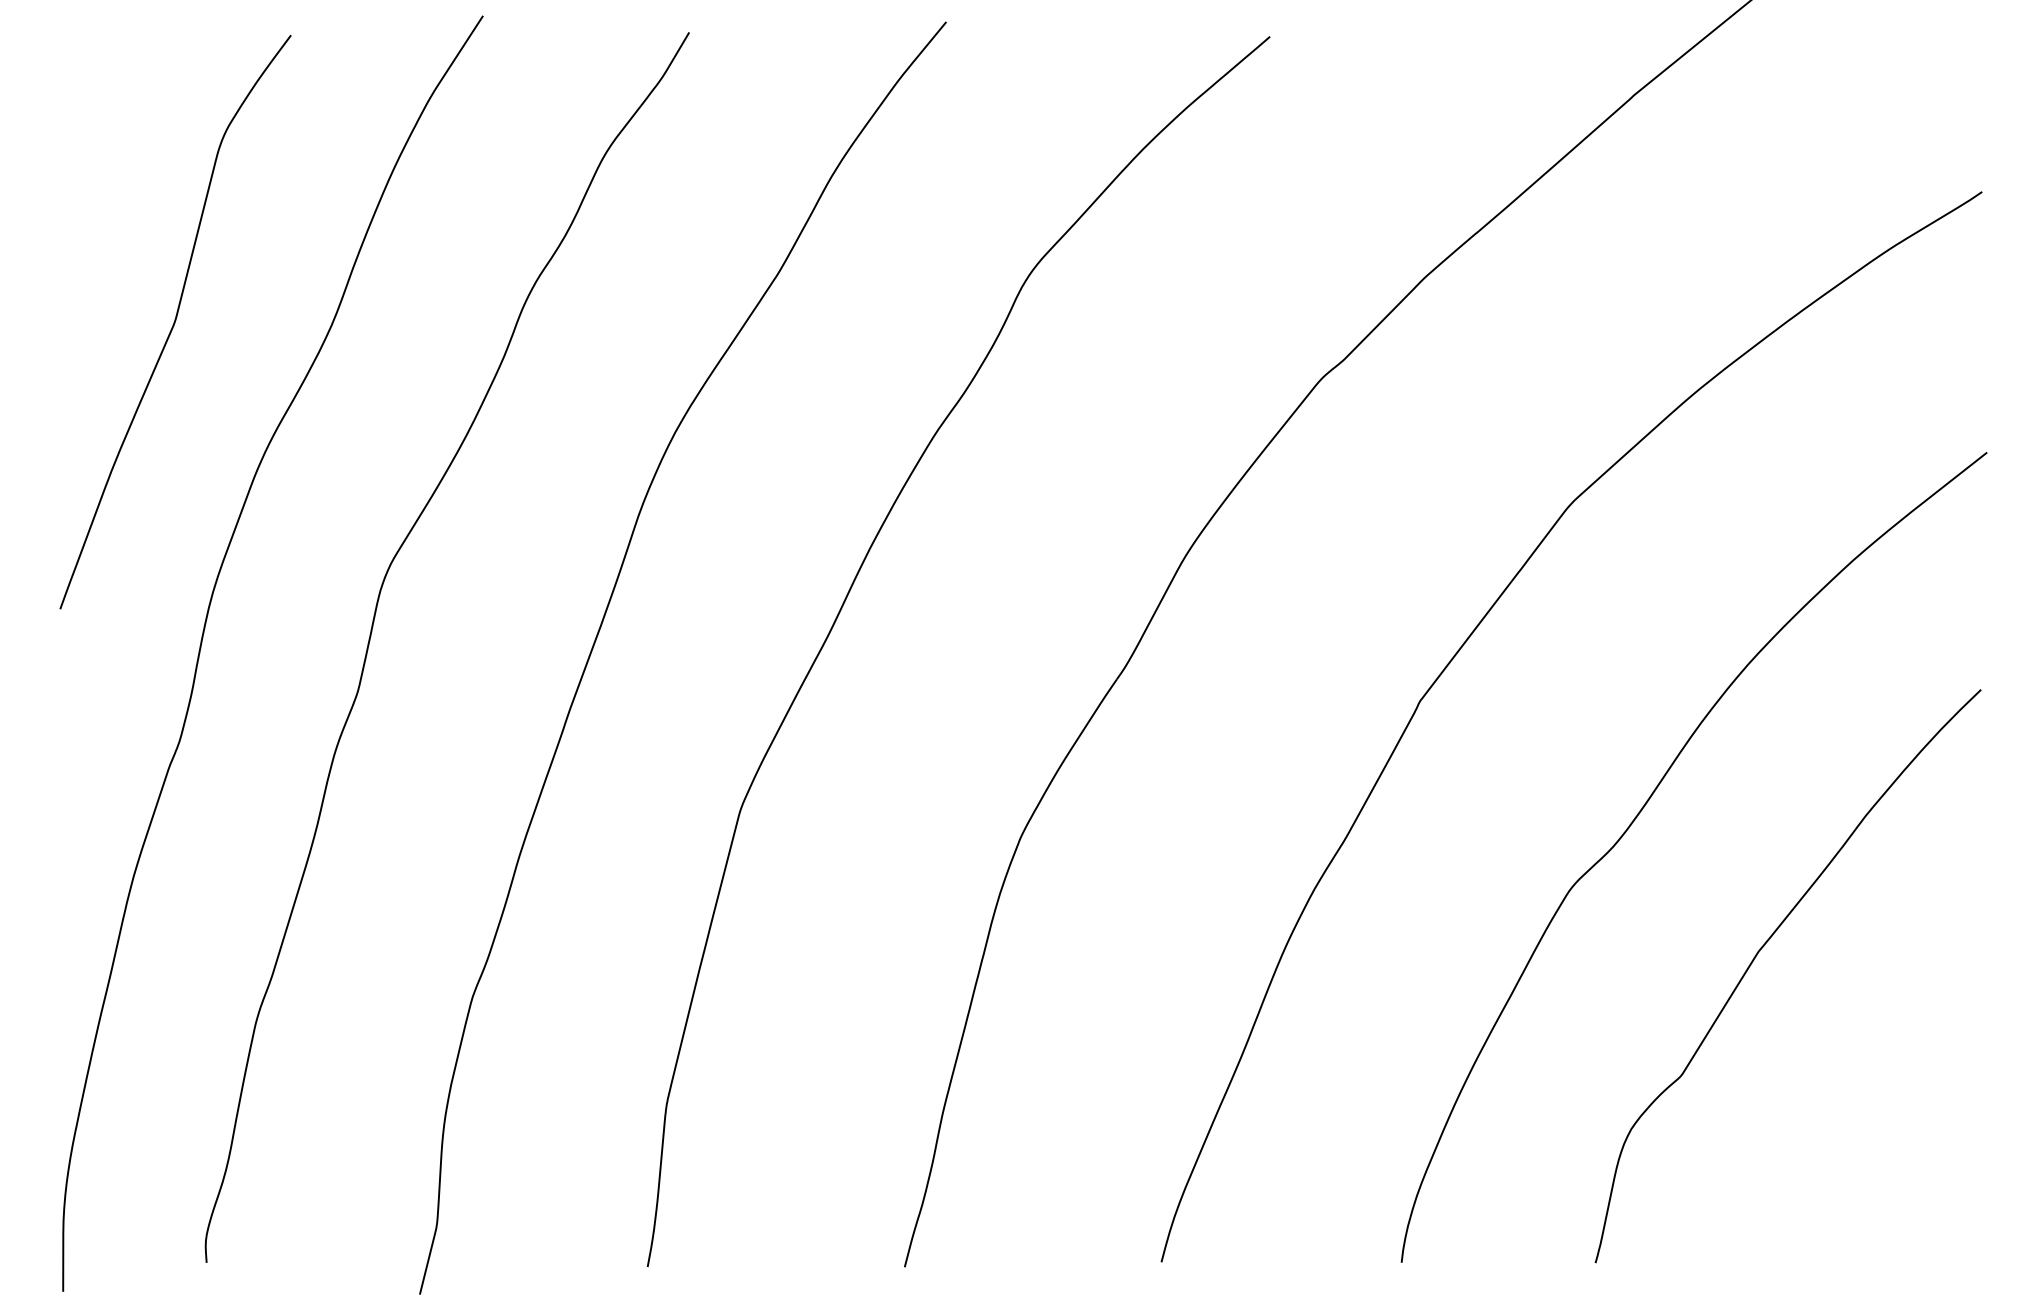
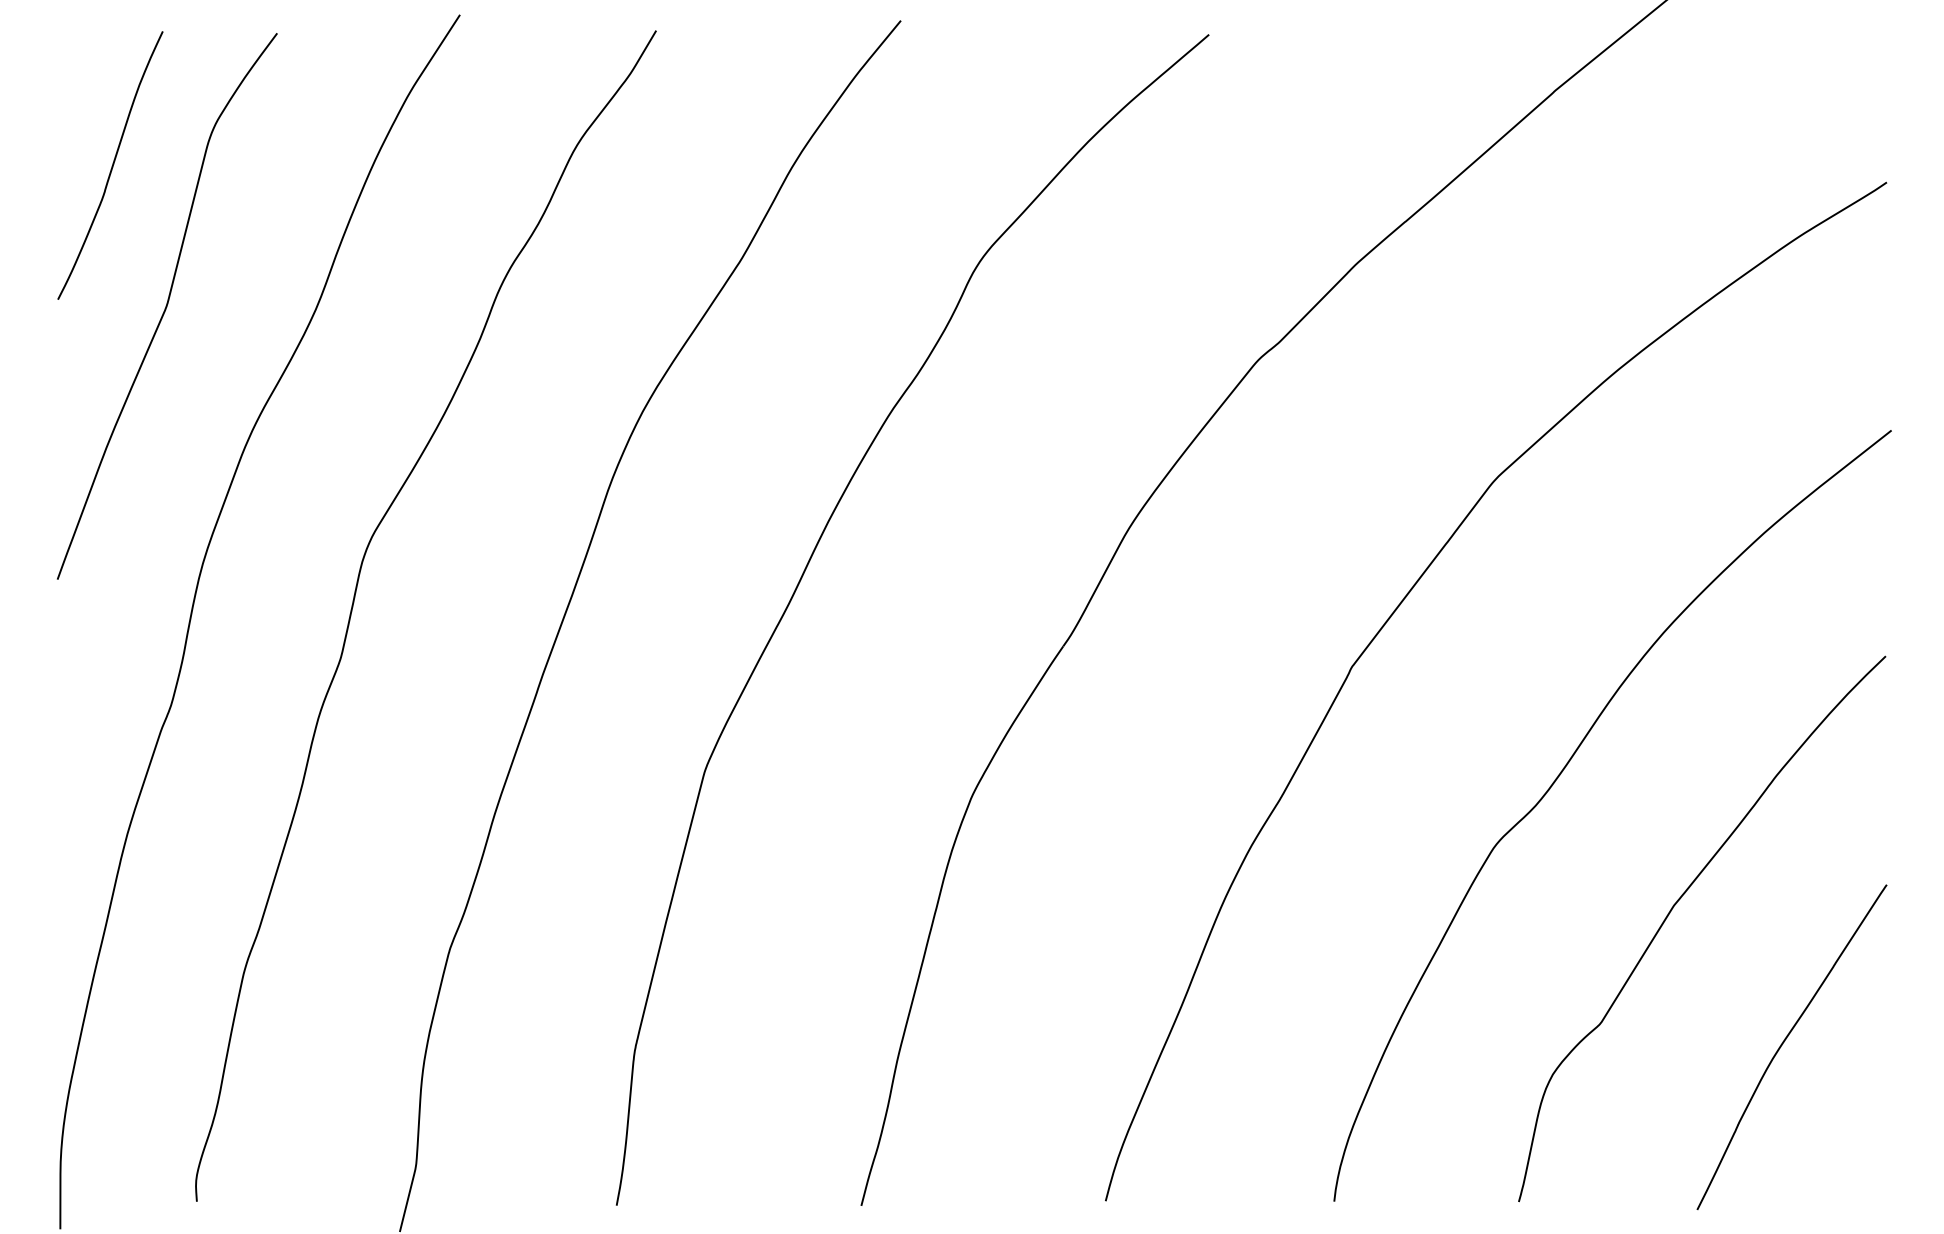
curve: (117, 174) -> (112, 165), added
curve: (1875, 1094) -> (1785, 1041), added

